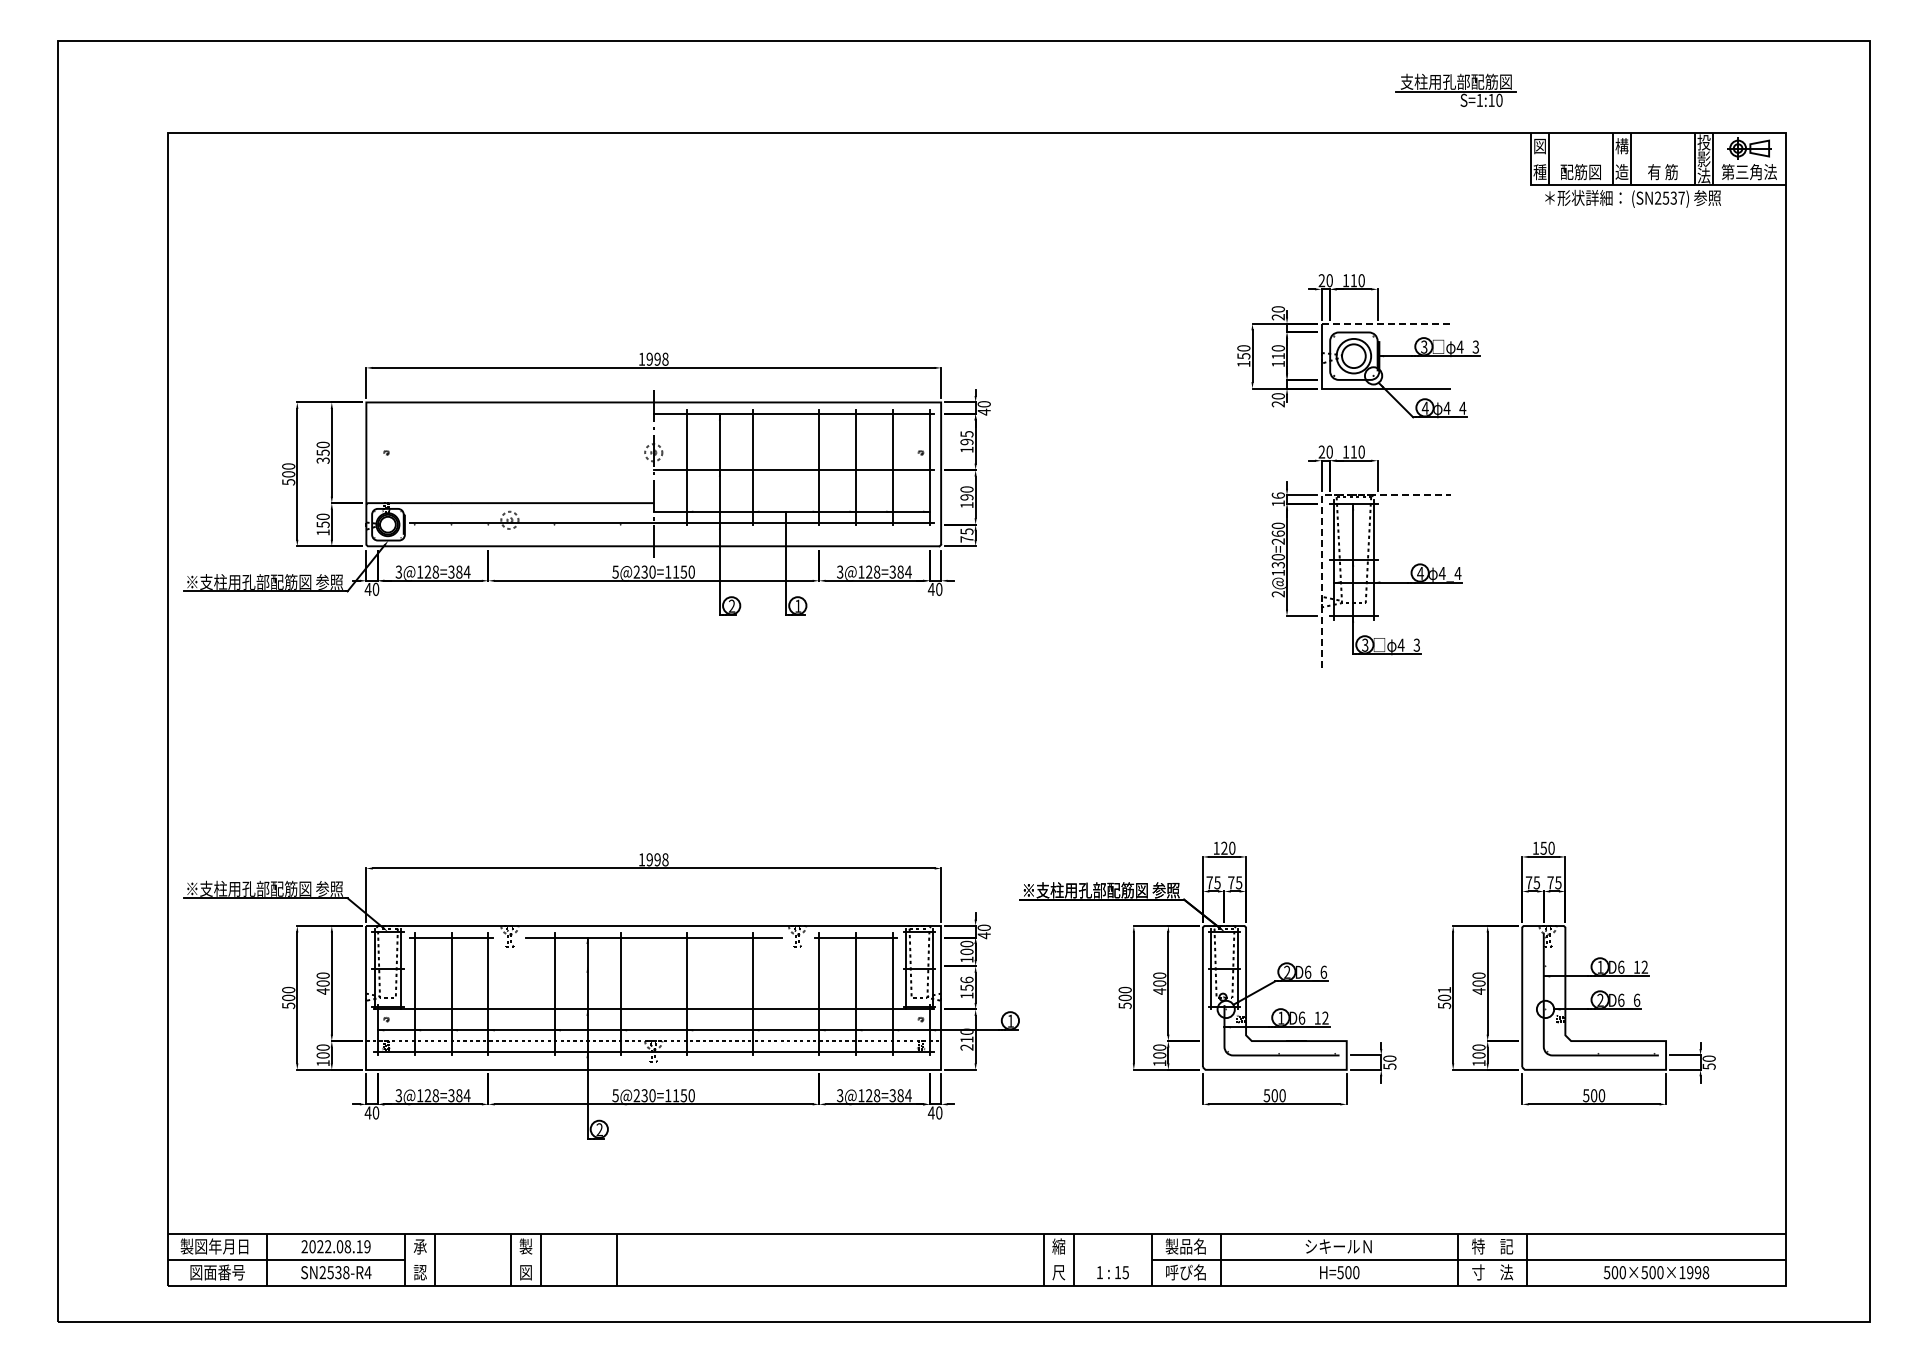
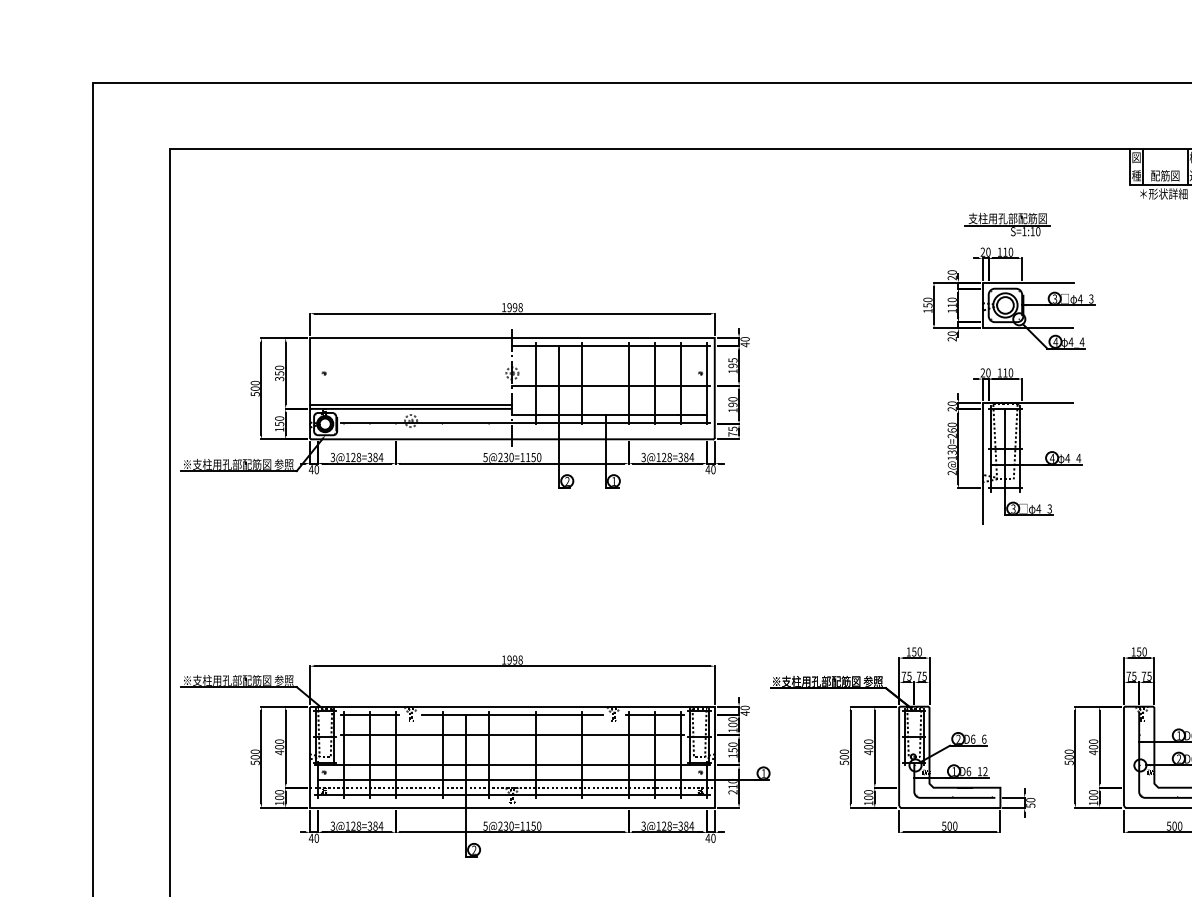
part: (1455, 89) -> (1007, 223), moved
line: (1386, 323) -> (1028, 282), dashed -> solid
line: (509, 497) -> (410, 404), added
text: (1277, 499) -> (951, 406), 16 -> 20
line: (1321, 516) -> (982, 418), dashed -> solid
text: (1224, 847) -> (914, 651), 120 -> 150
line: (653, 966) -> (512, 735), added
text: (966, 979) -> (732, 744), 156 -> 150
text: (1444, 989) -> (1069, 751), 501 -> 500

